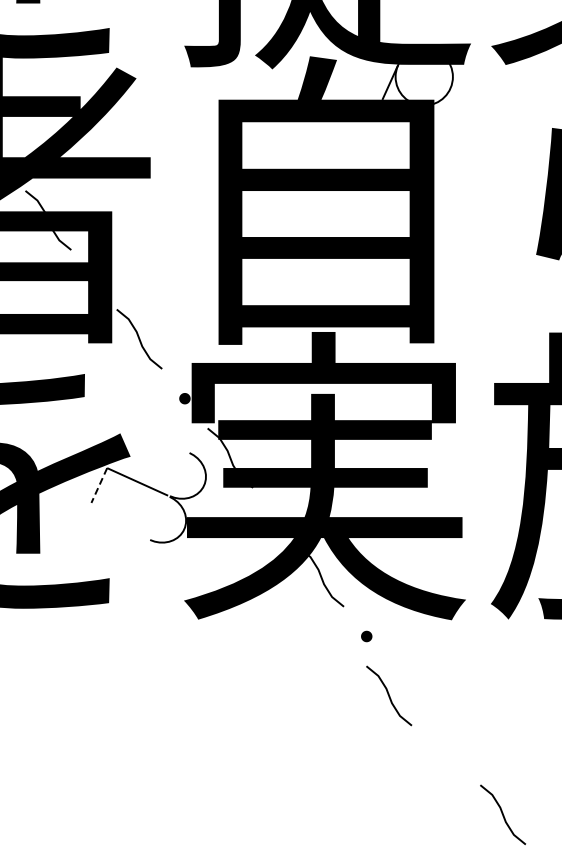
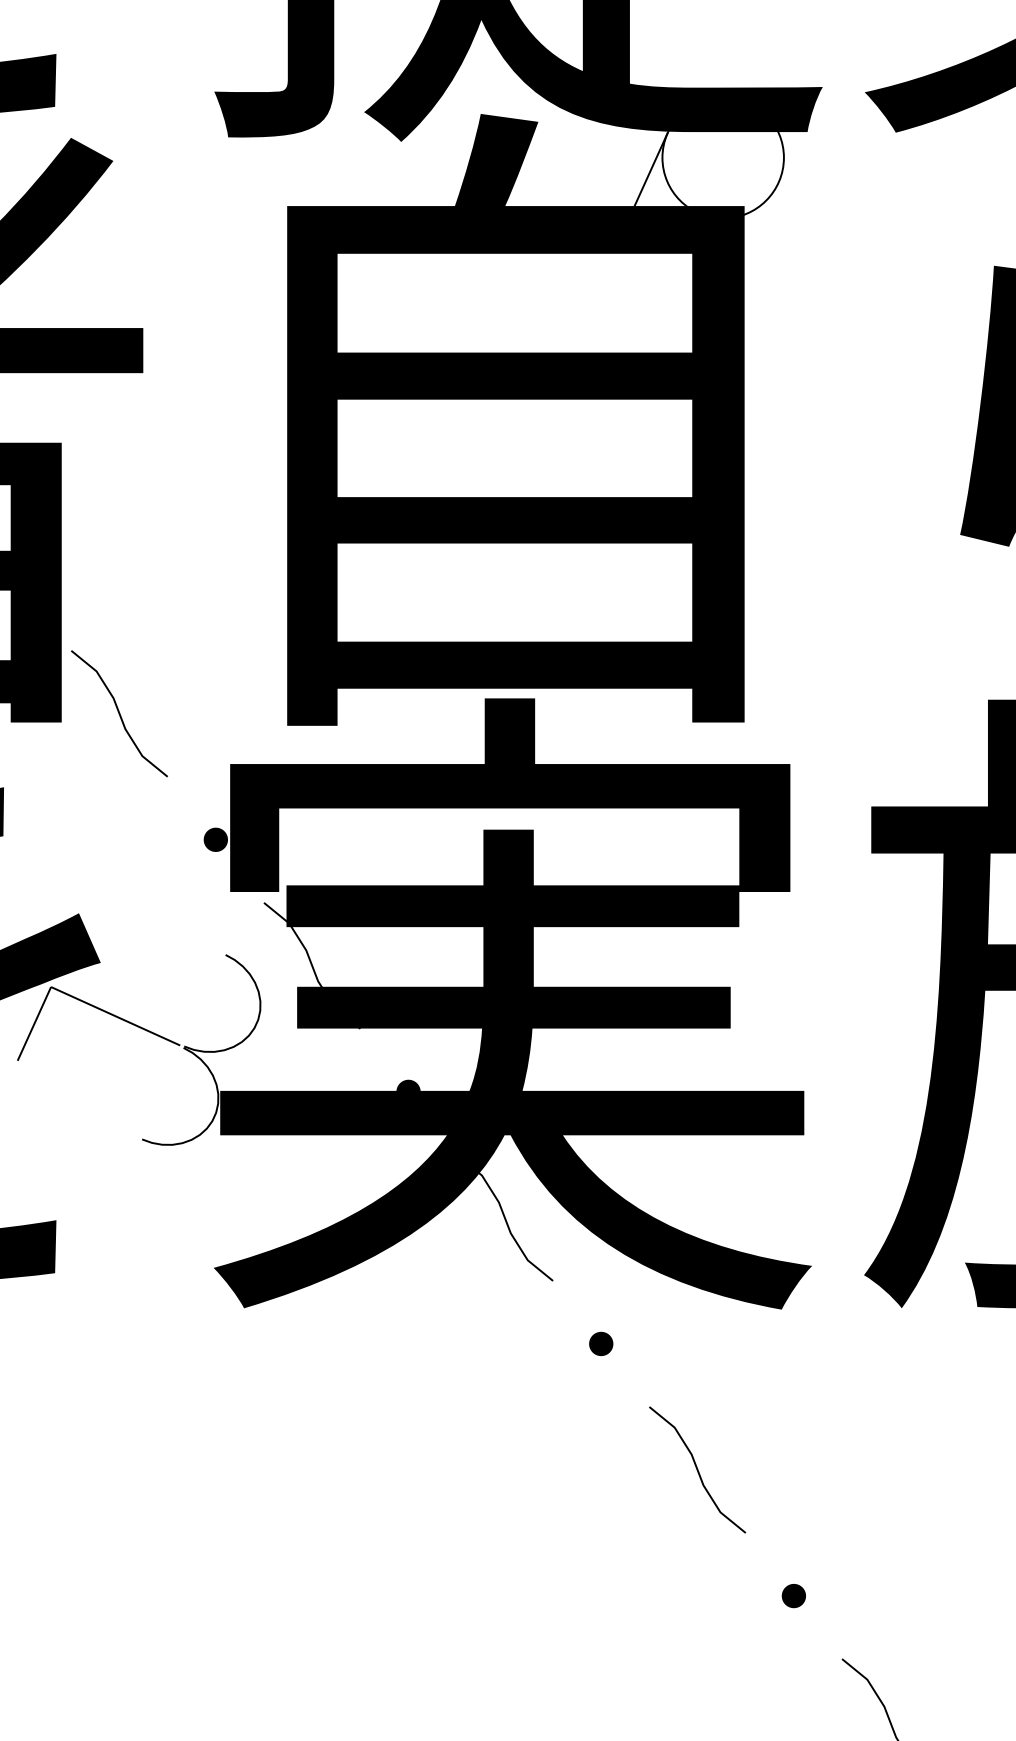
line: (99, 485) -> (34, 1023), dashed -> solid
fill: (275, 517) -> (407, 1091), added
curve: (389, 695) -> (698, 1469), moved
part: (457, 755) -> (793, 1596), added

